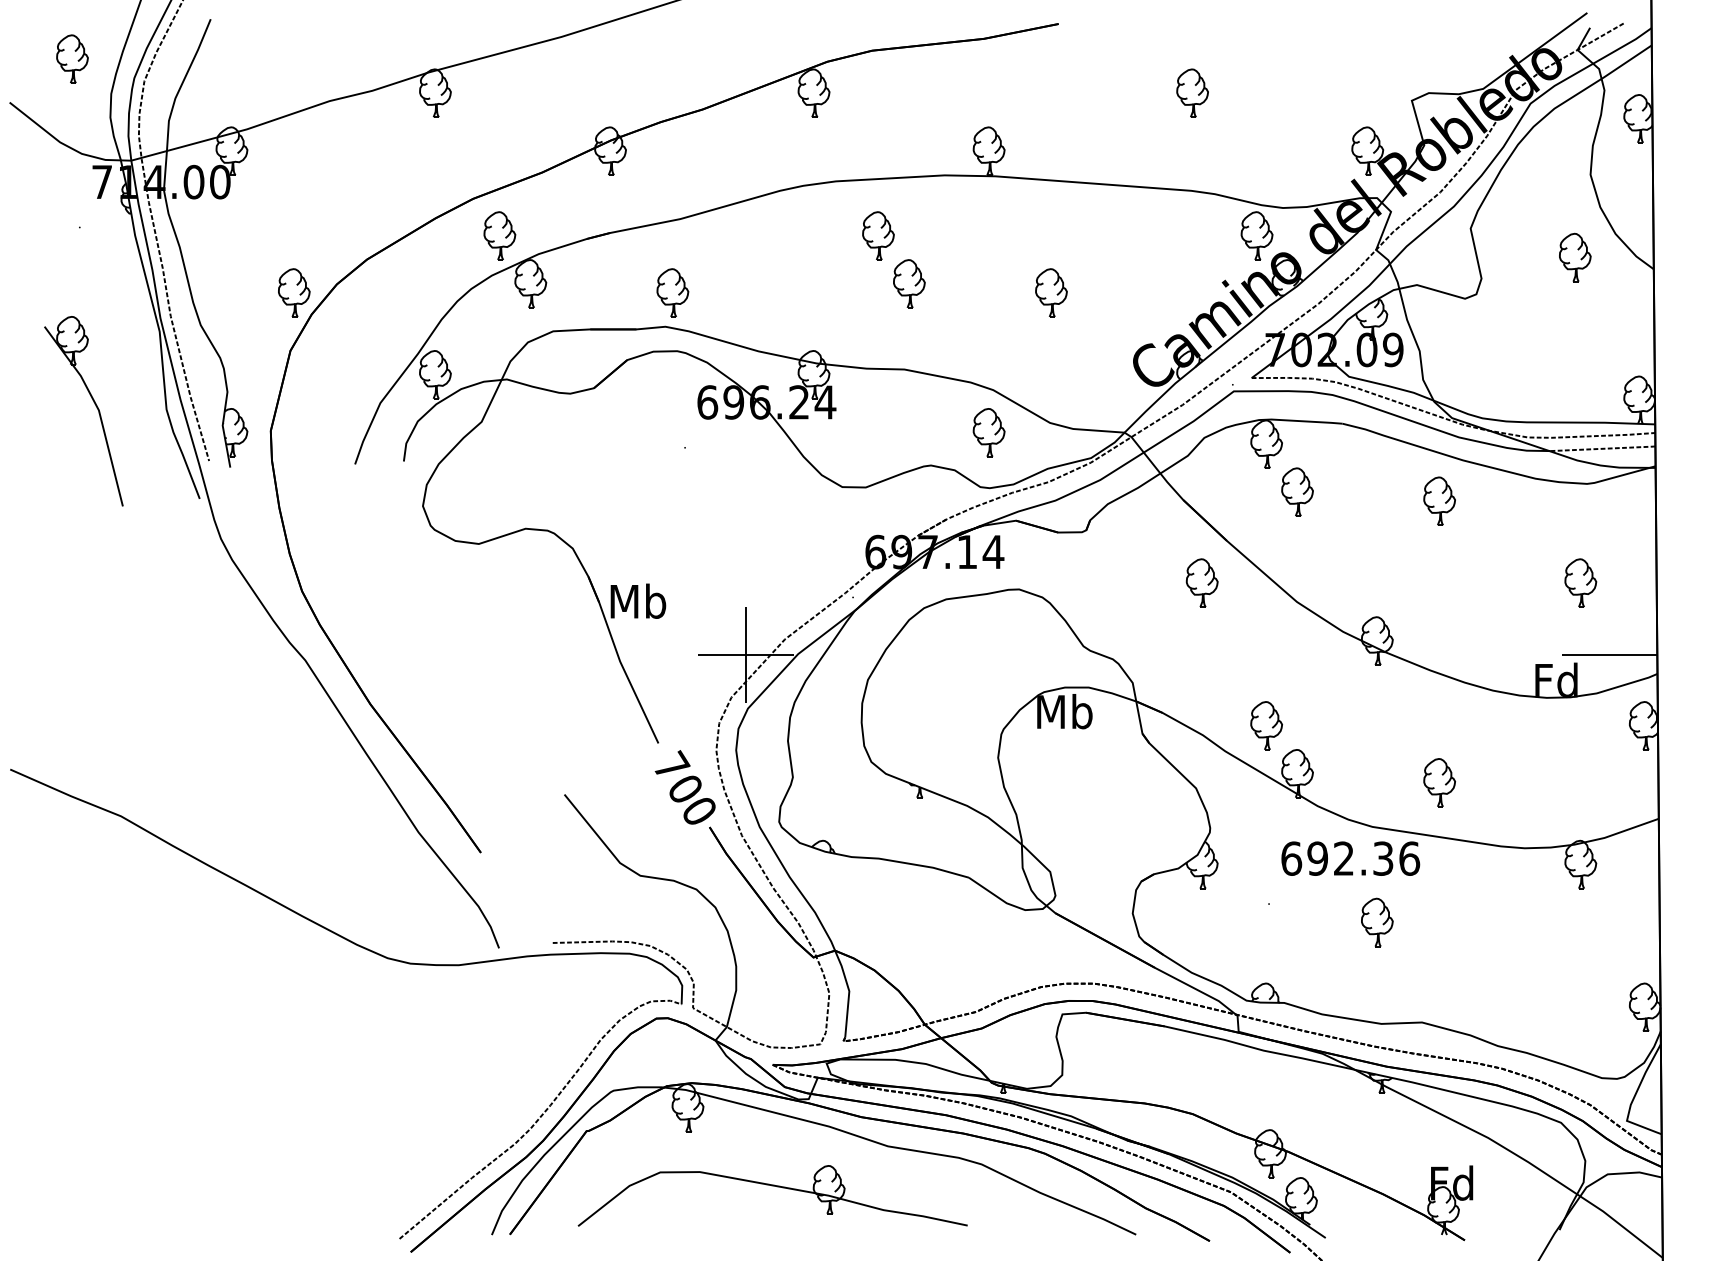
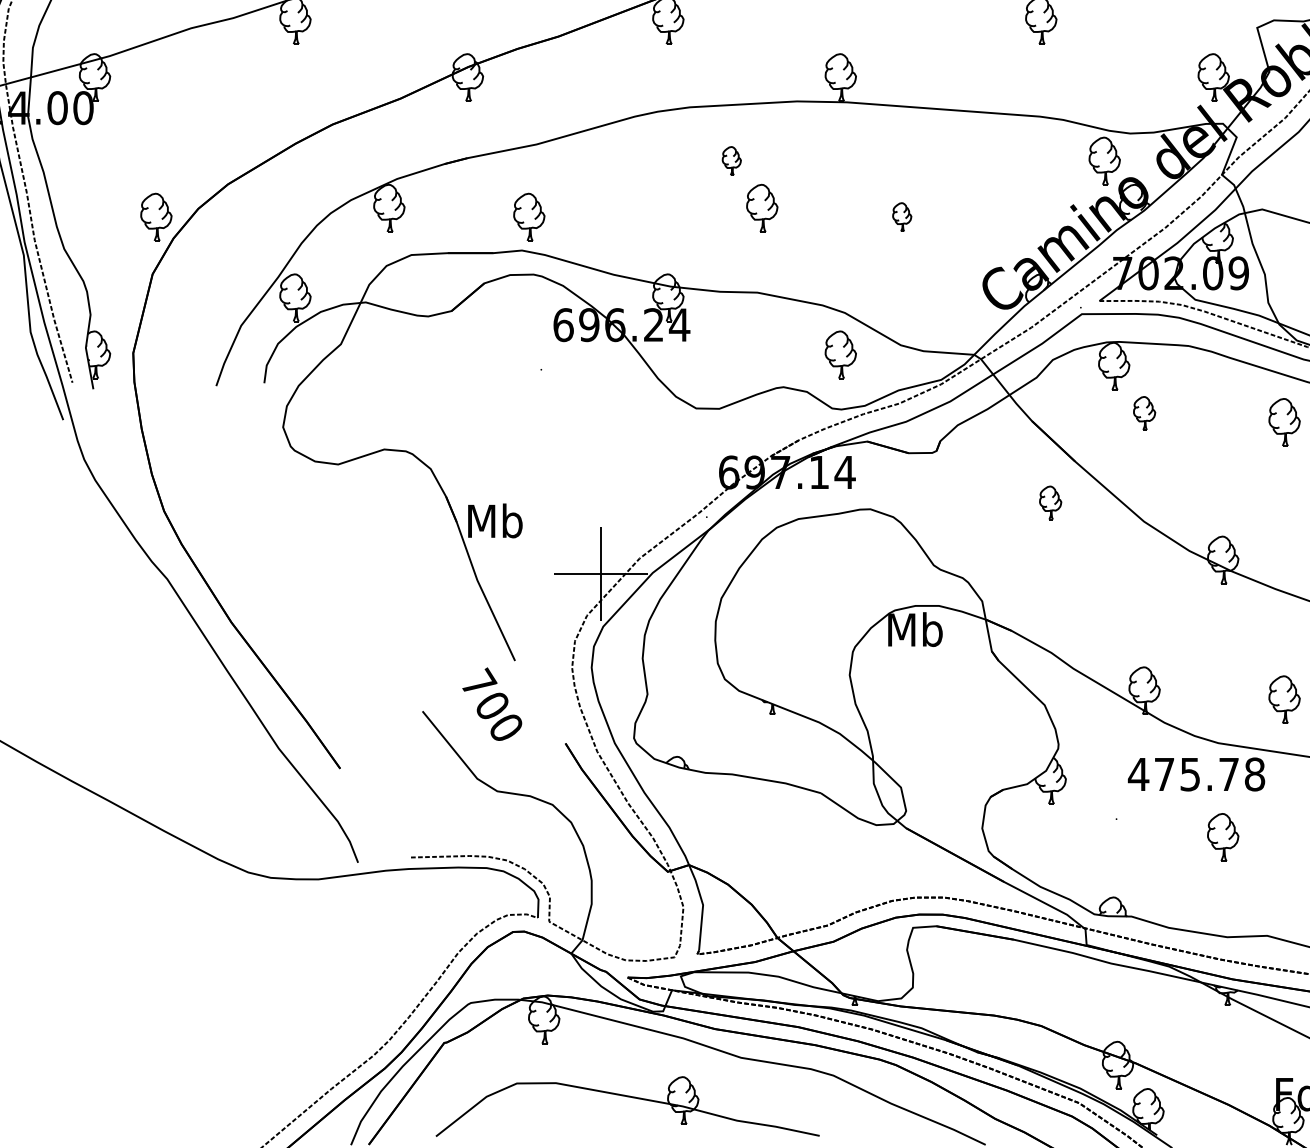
part: (499, 235) -> (358, 160), removed
part: (878, 235) -> (731, 160), size x0.6
part: (1051, 292) -> (902, 216), size x0.6
part: (1297, 491) -> (1144, 412), size x0.7
part: (1201, 582) -> (1050, 502), size x0.7
part: (1266, 725) -> (1114, 643), removed
text: (684, 787) -> (491, 704), moved
text: (1350, 858) -> (1196, 774), 692.36 -> 475.78

